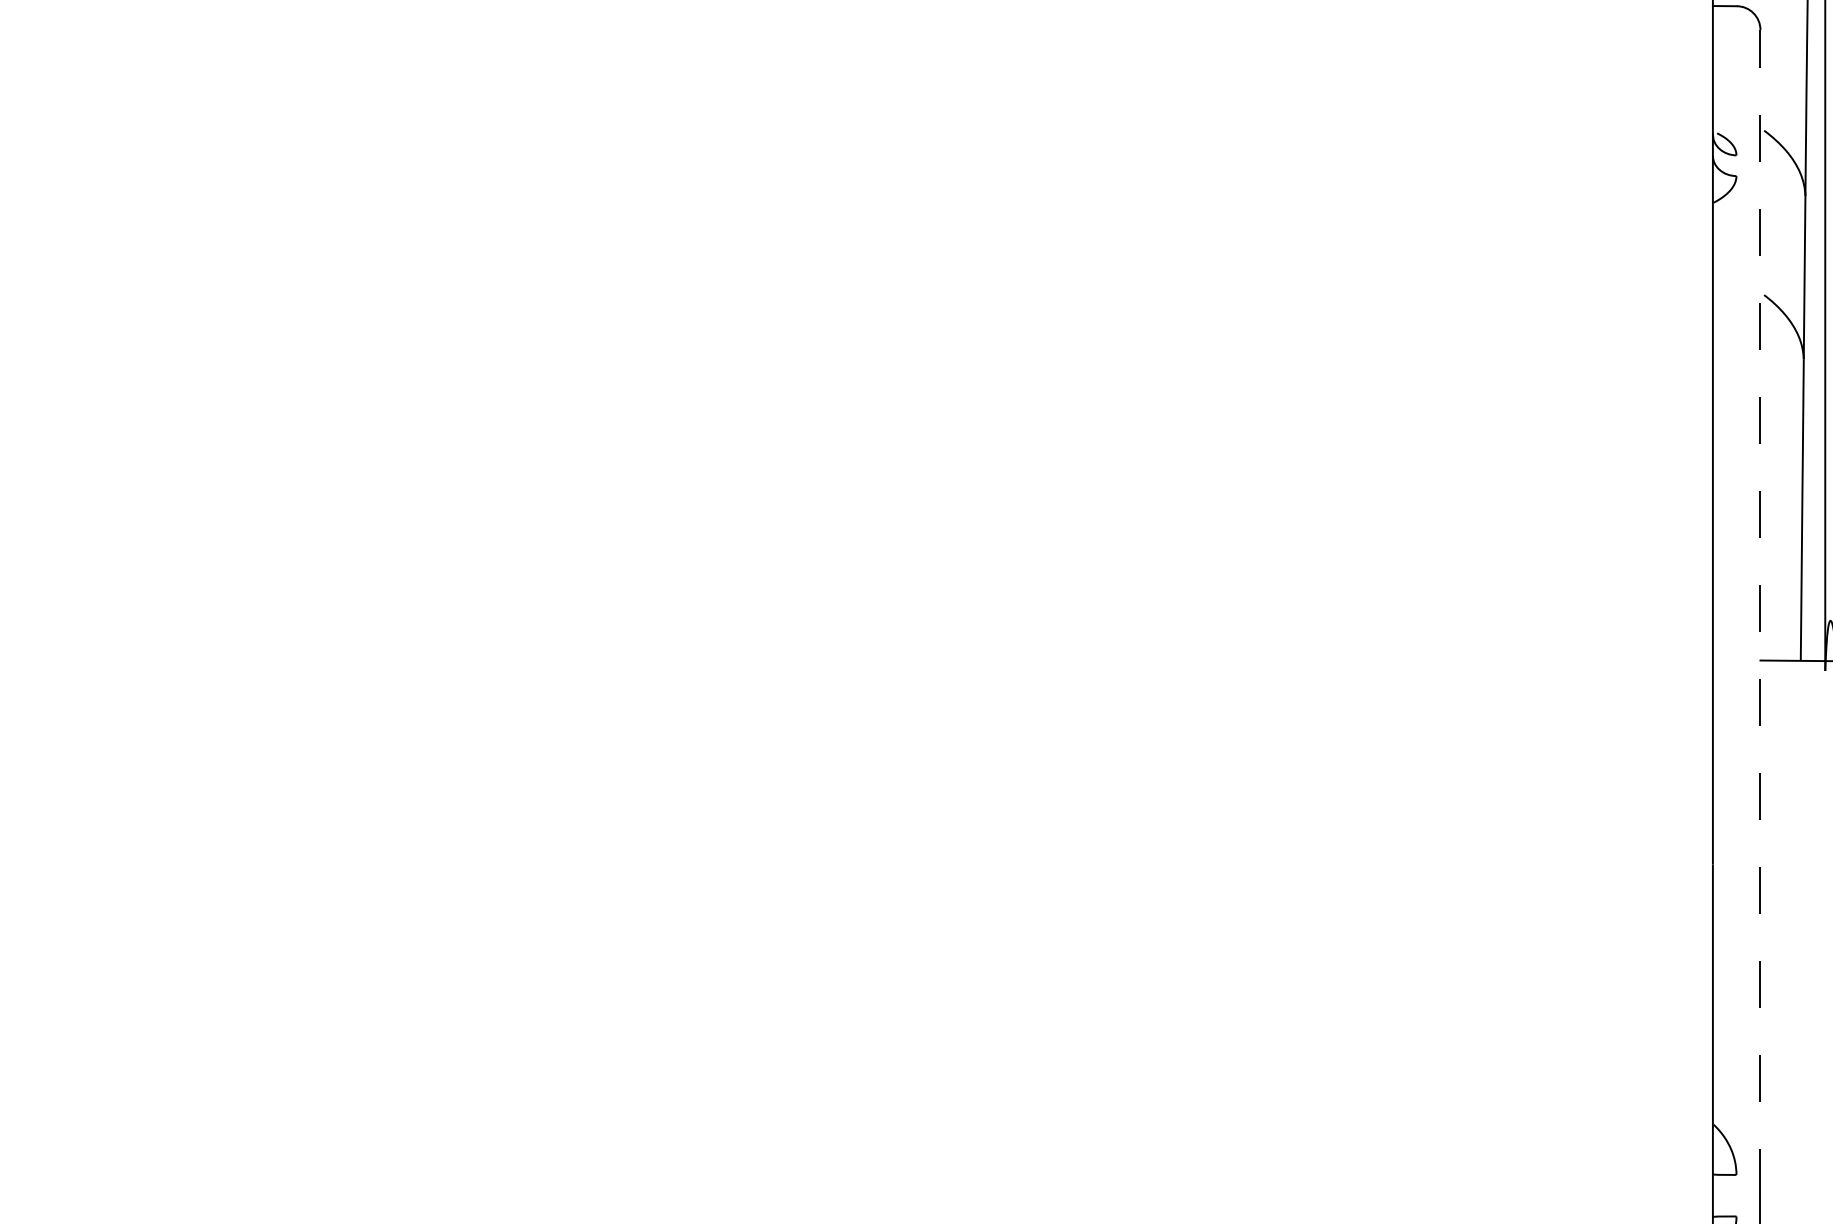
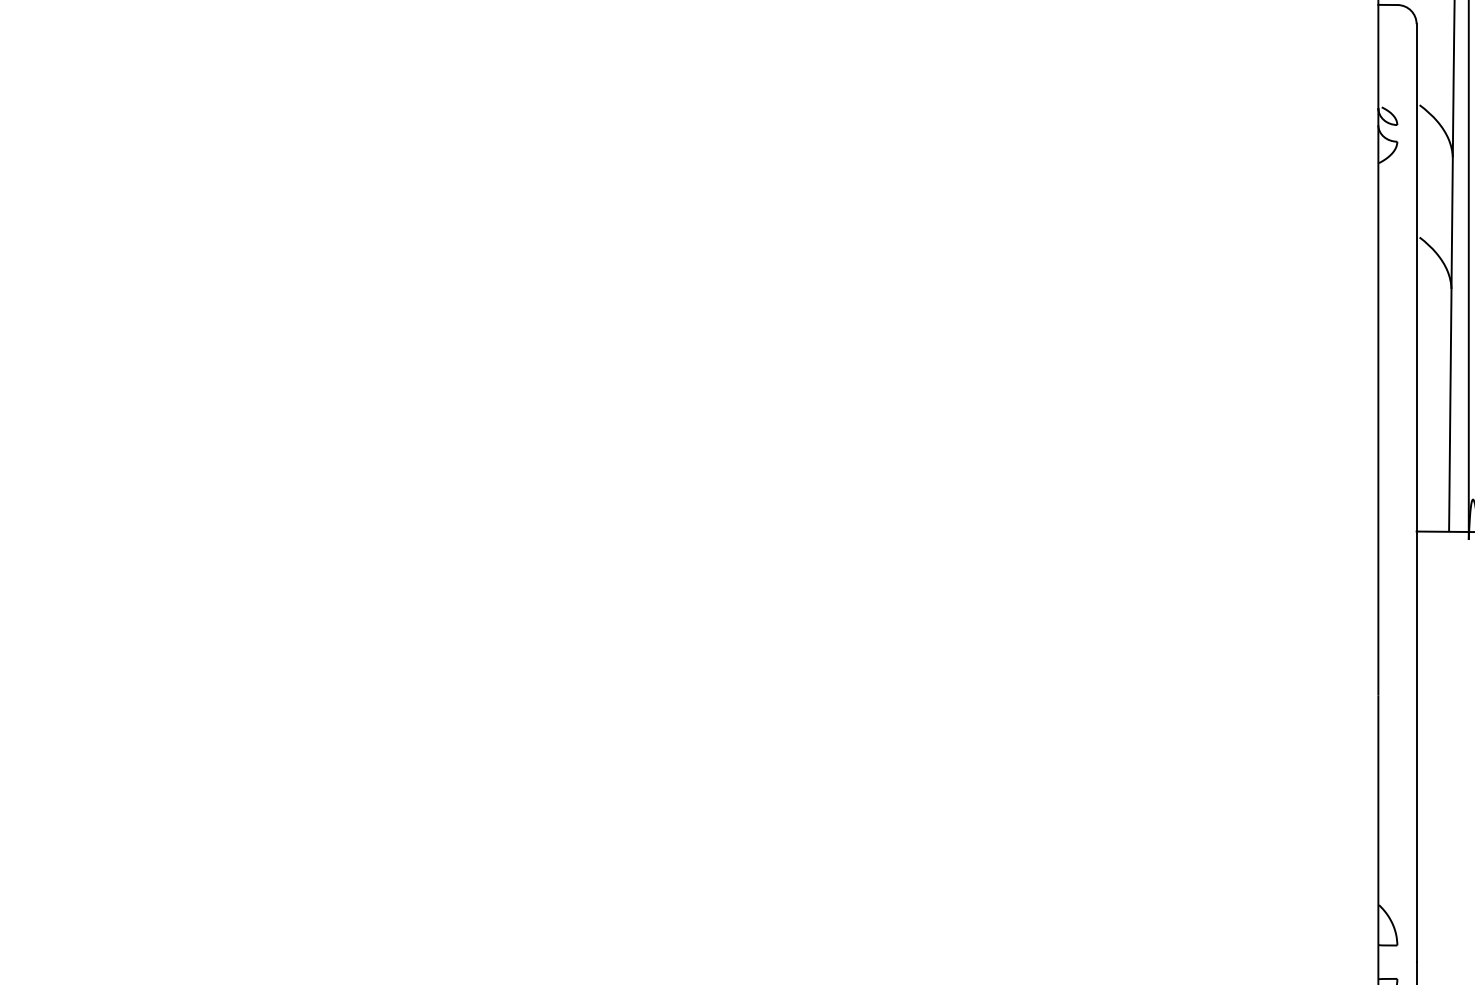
line: (1760, 612) -> (1416, 492), dashed -> solid

